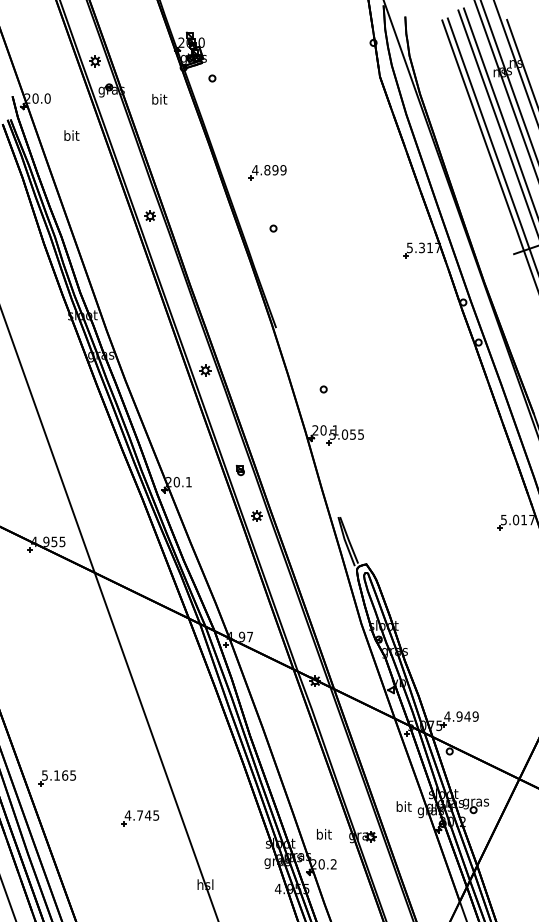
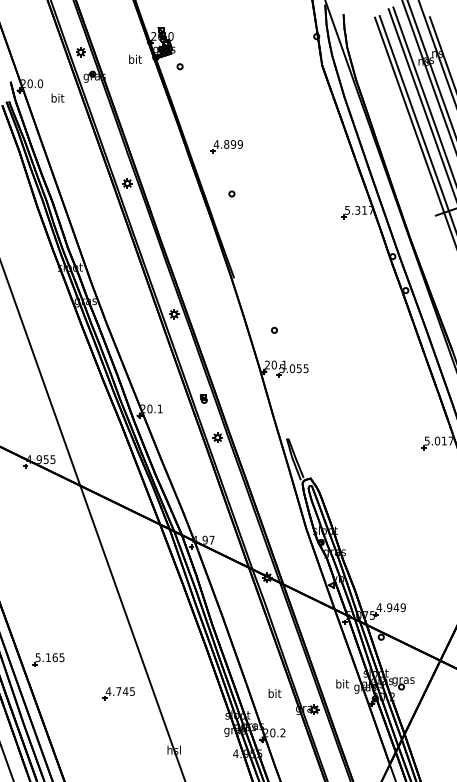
text: (159, 98) -> (135, 58), moved
text: (71, 134) -> (57, 97), moved
text: (323, 834) -> (274, 693), moved

